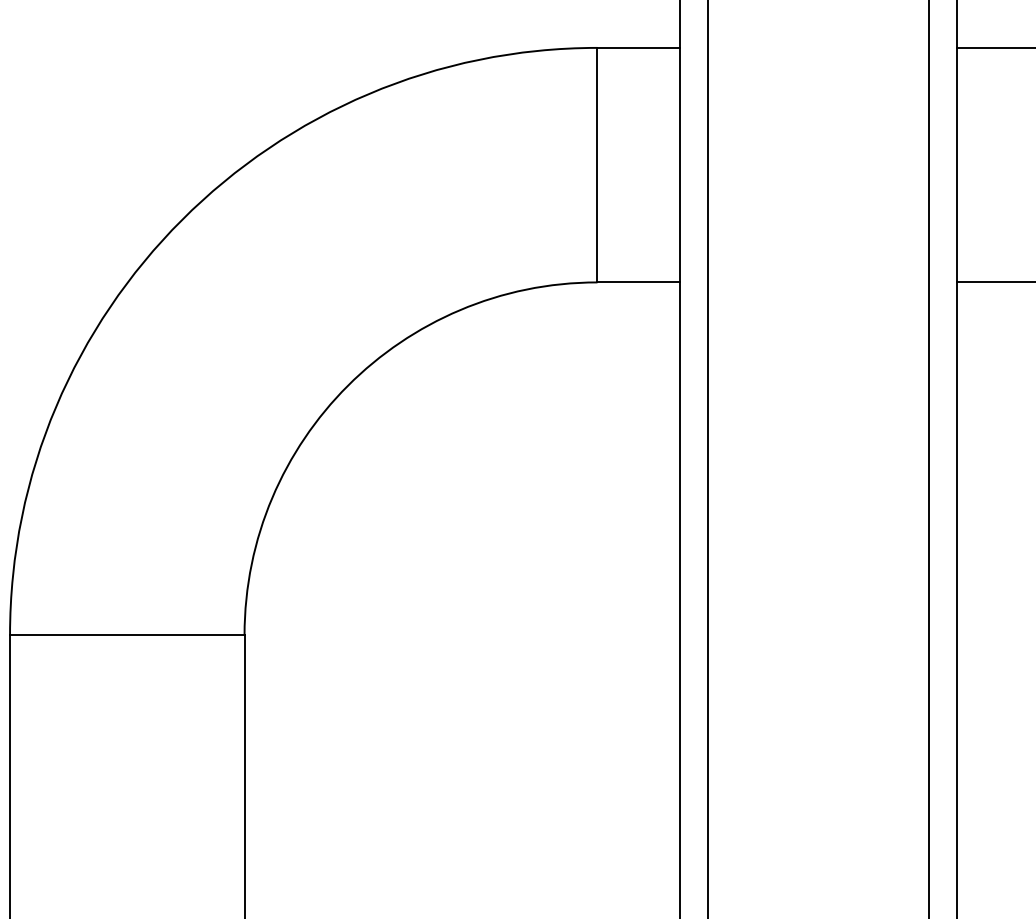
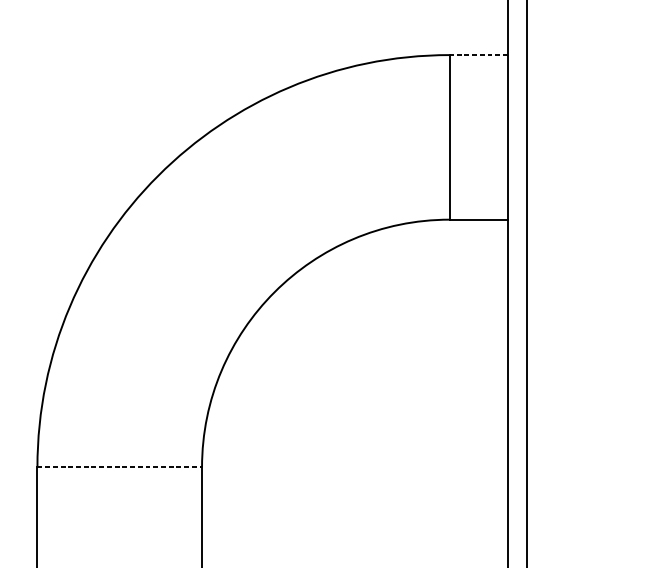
line: (638, 47) -> (478, 54), solid -> dashed
line: (127, 635) -> (119, 467), solid -> dashed

